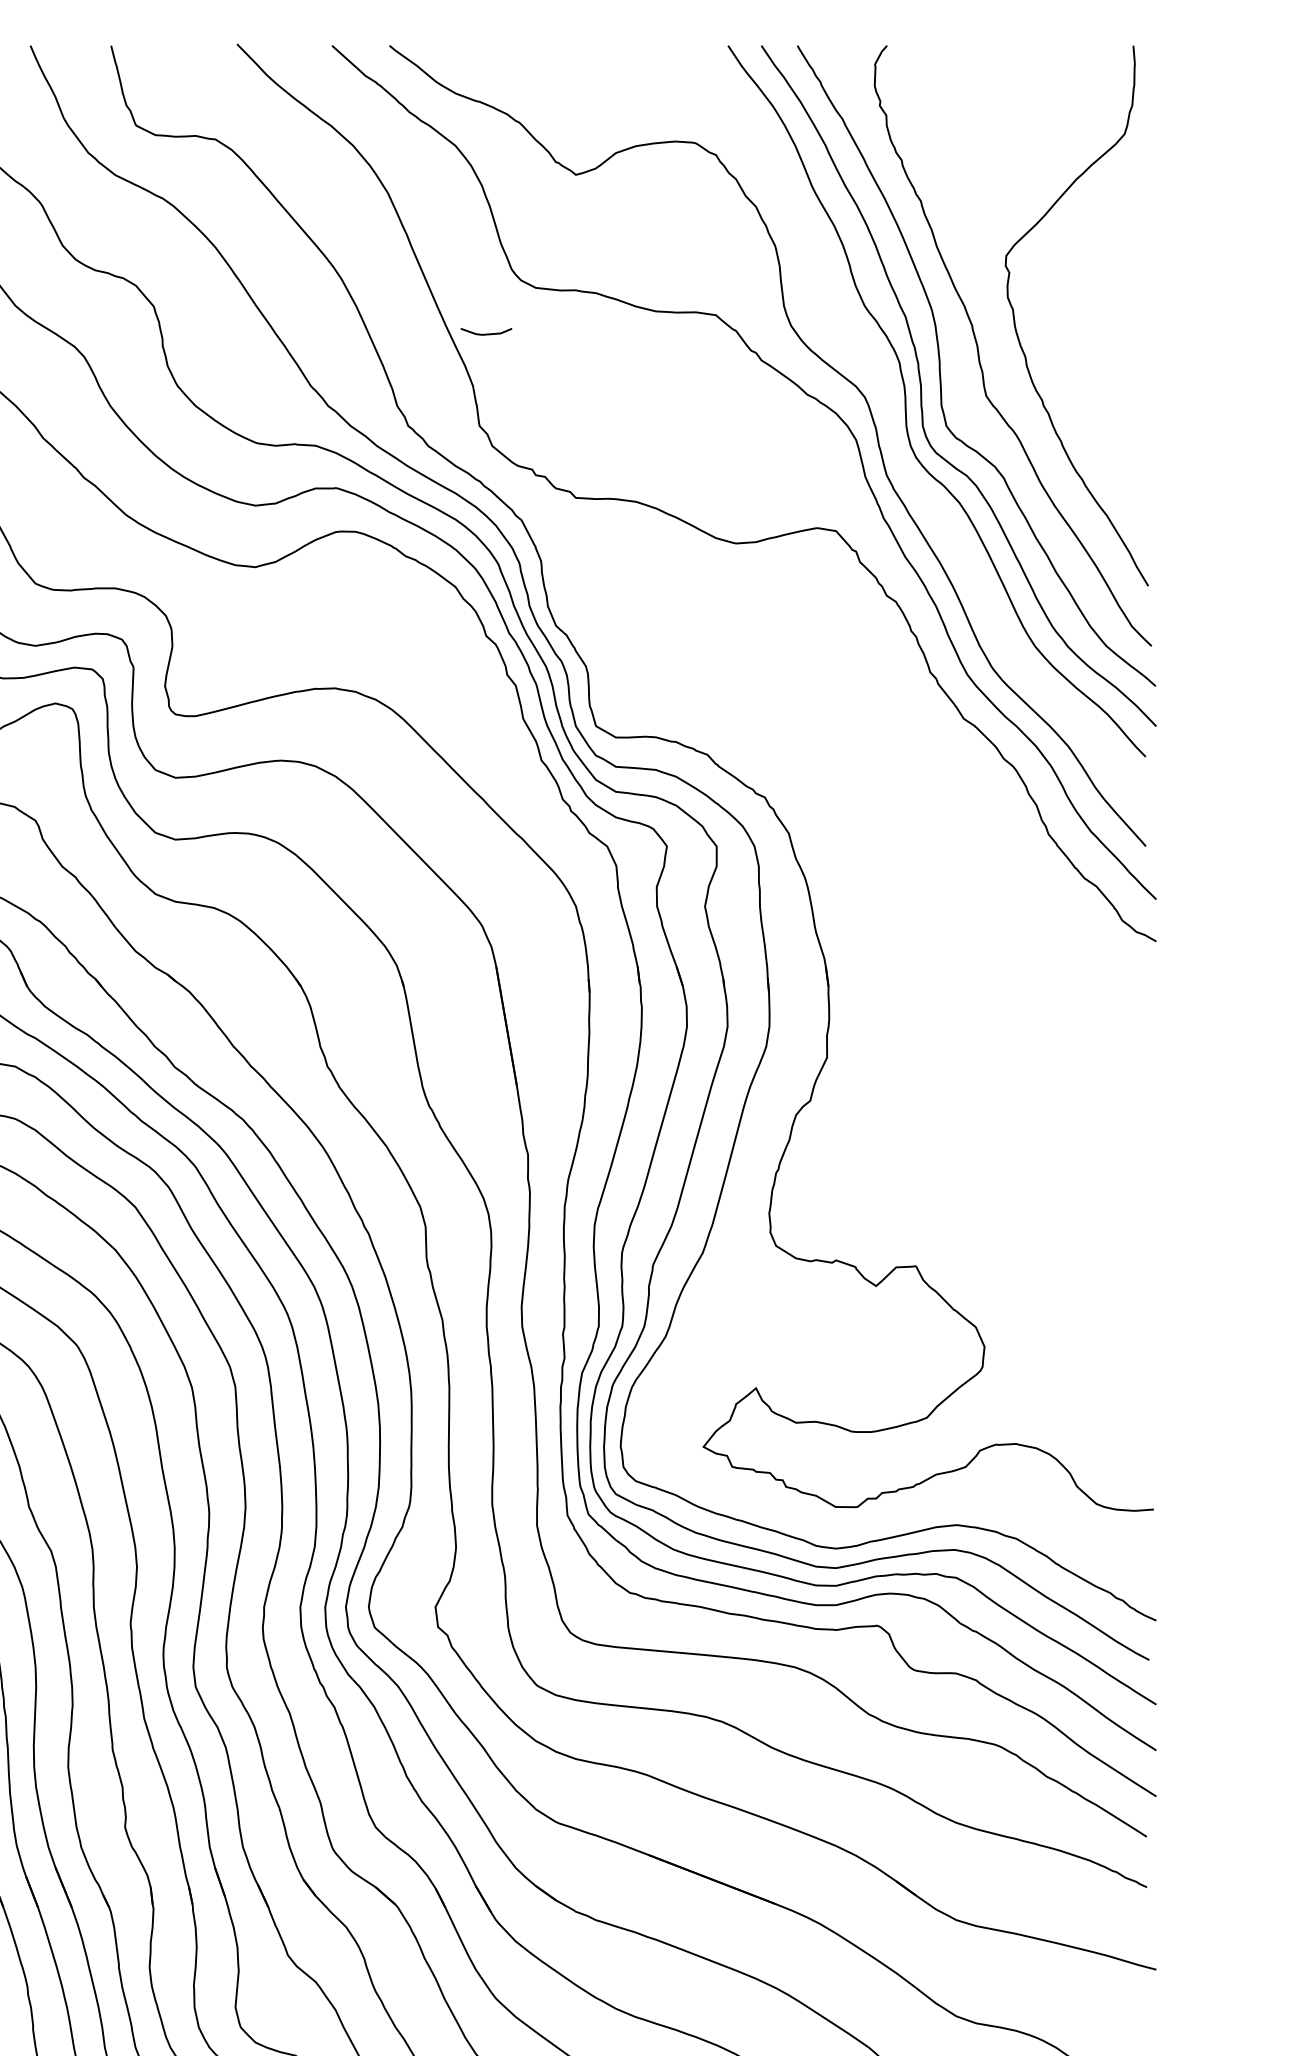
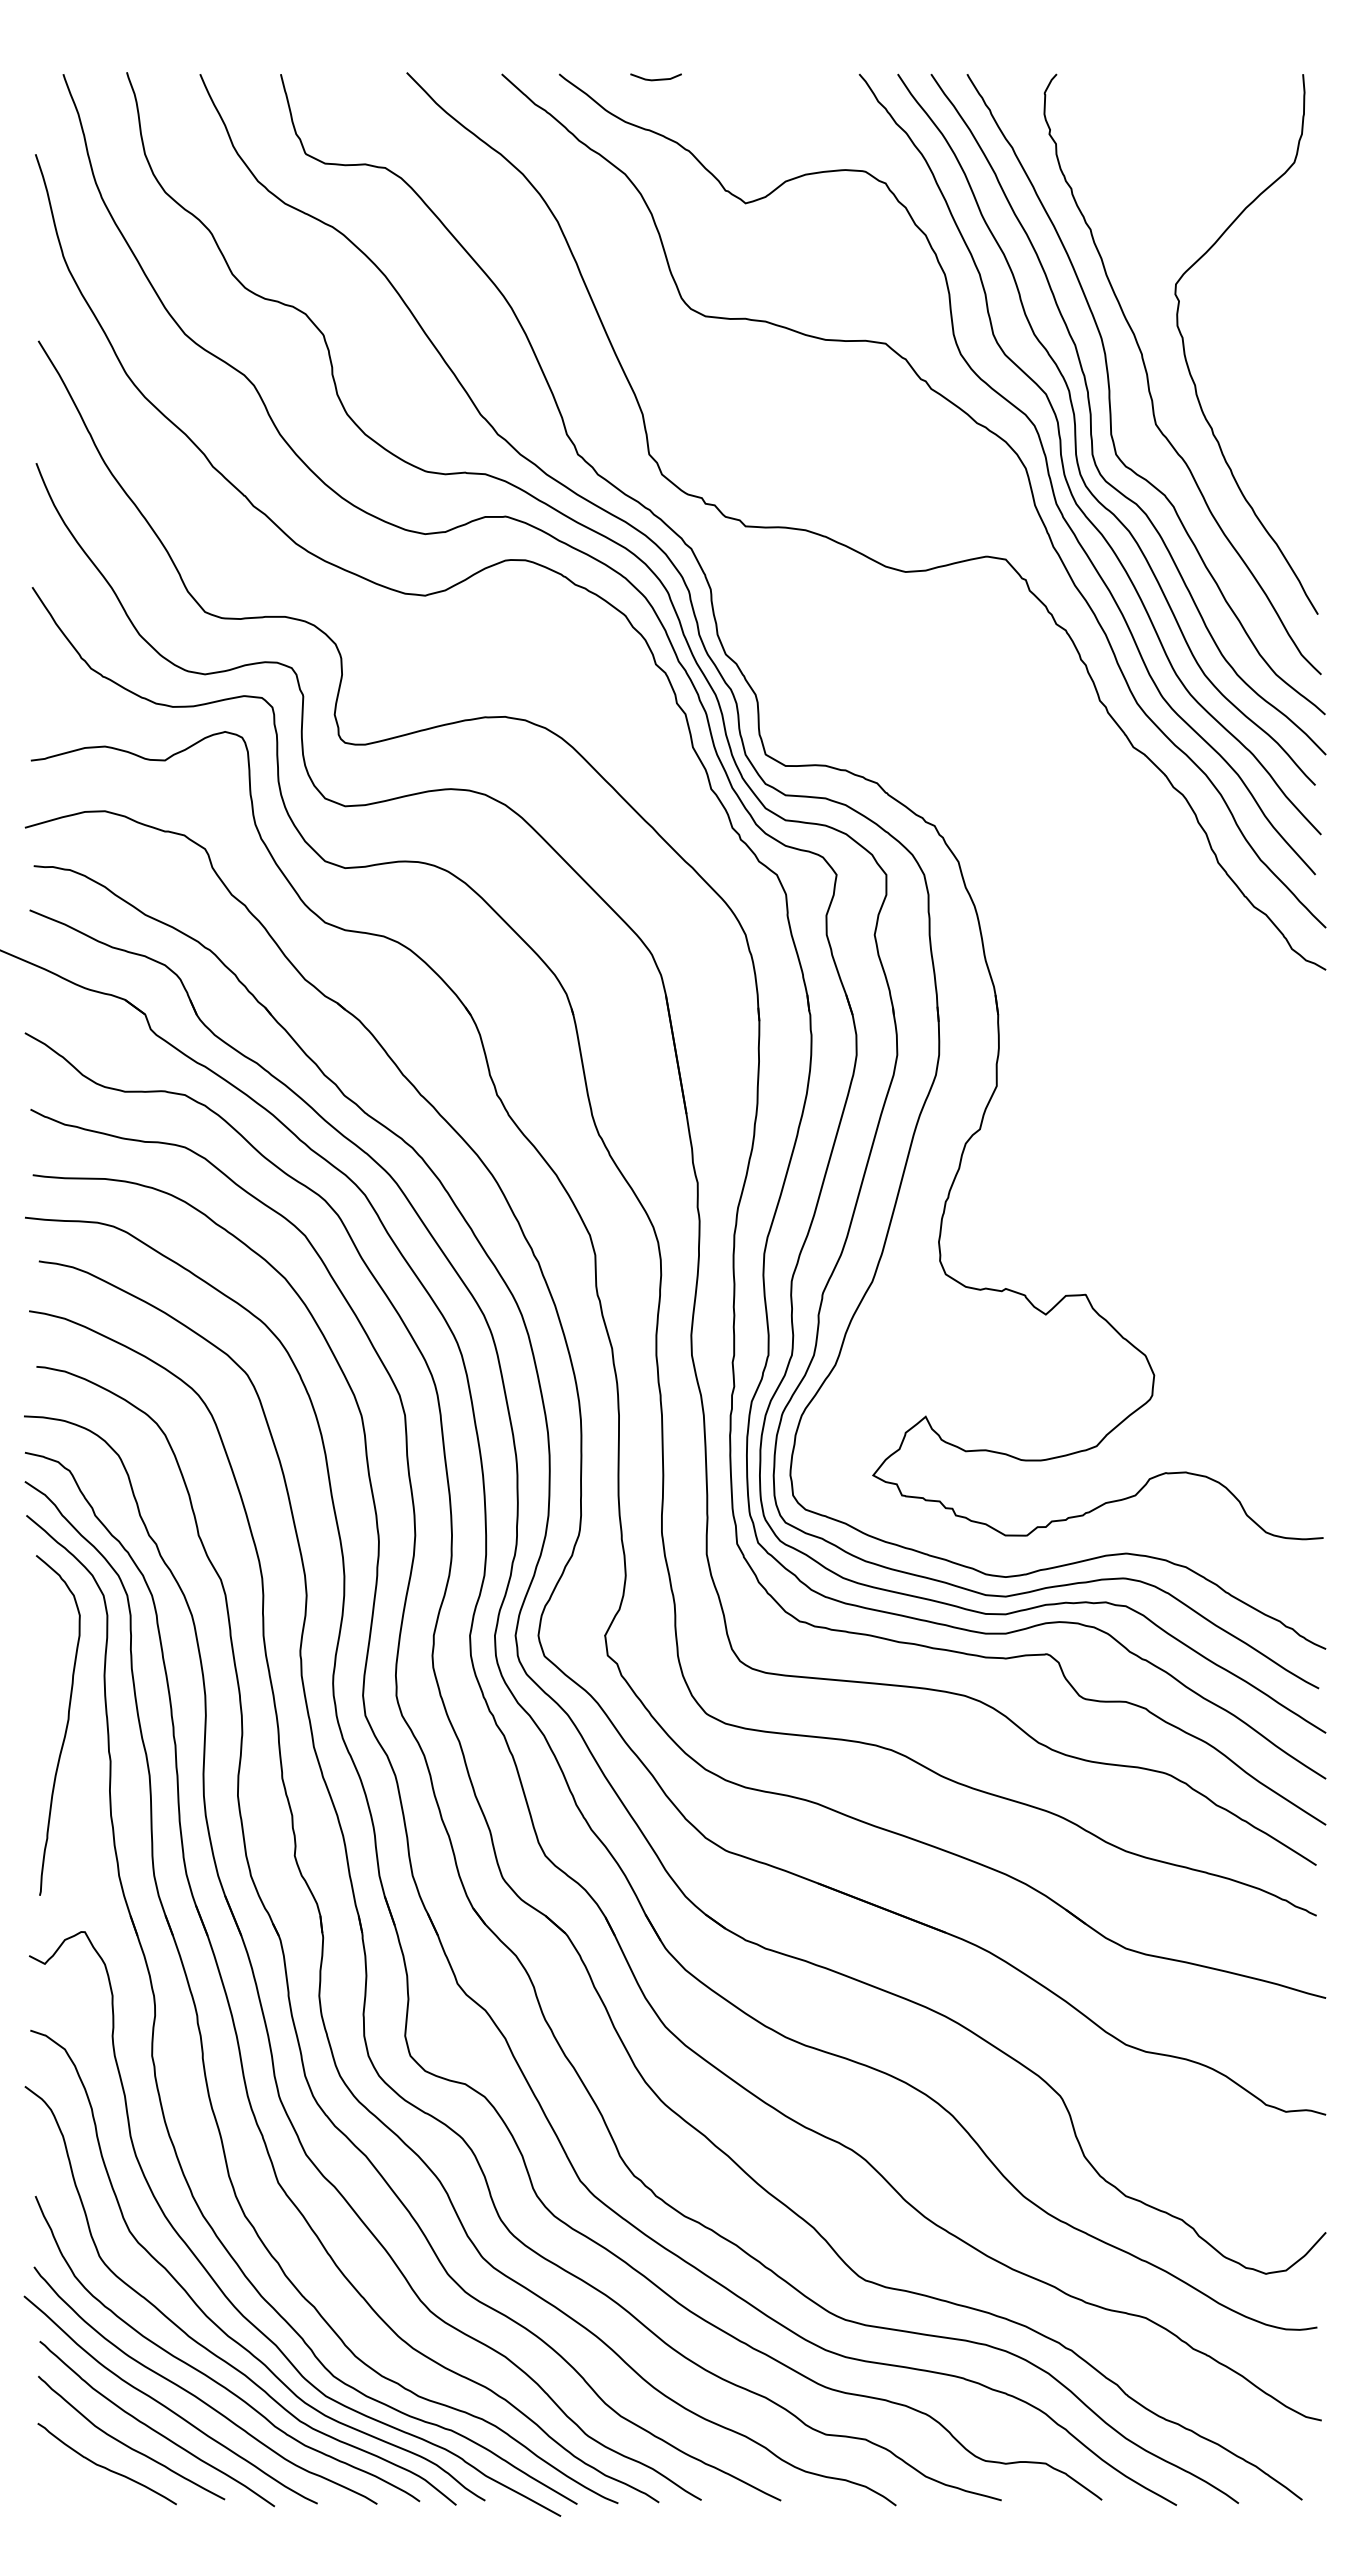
line: (485, 334) -> (655, 79), moved
curve: (893, 433) -> (1063, 461), added

